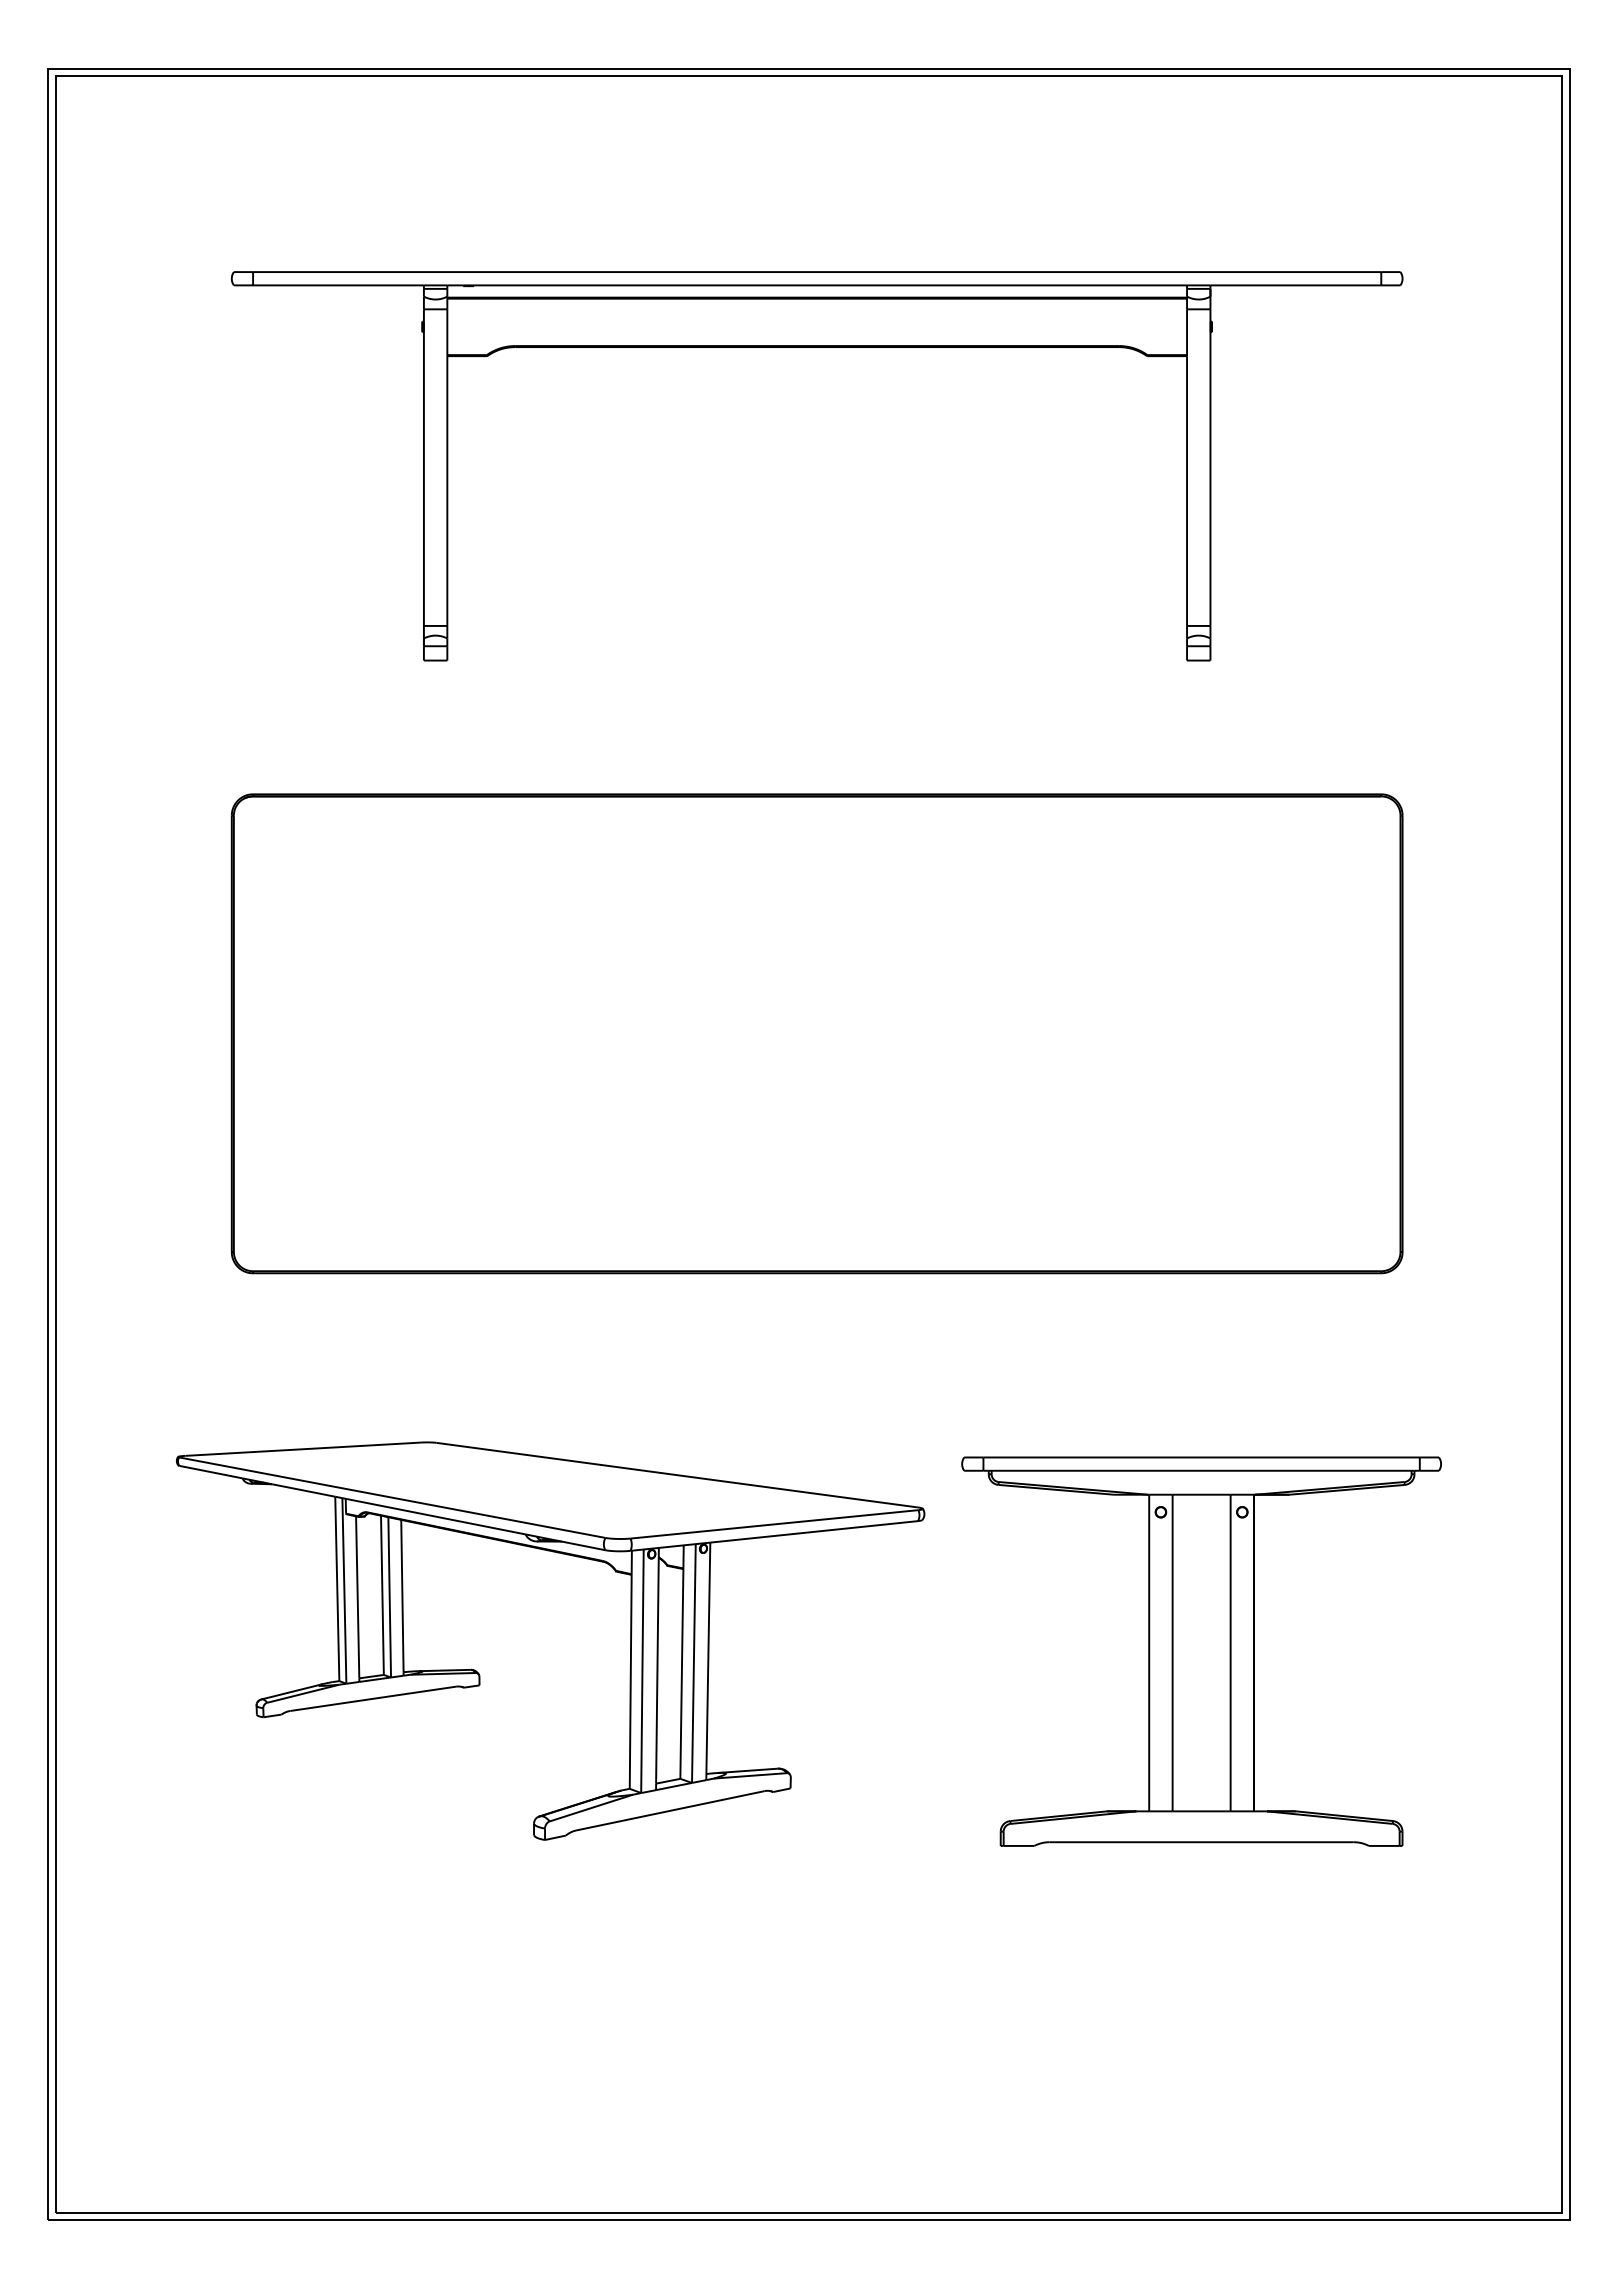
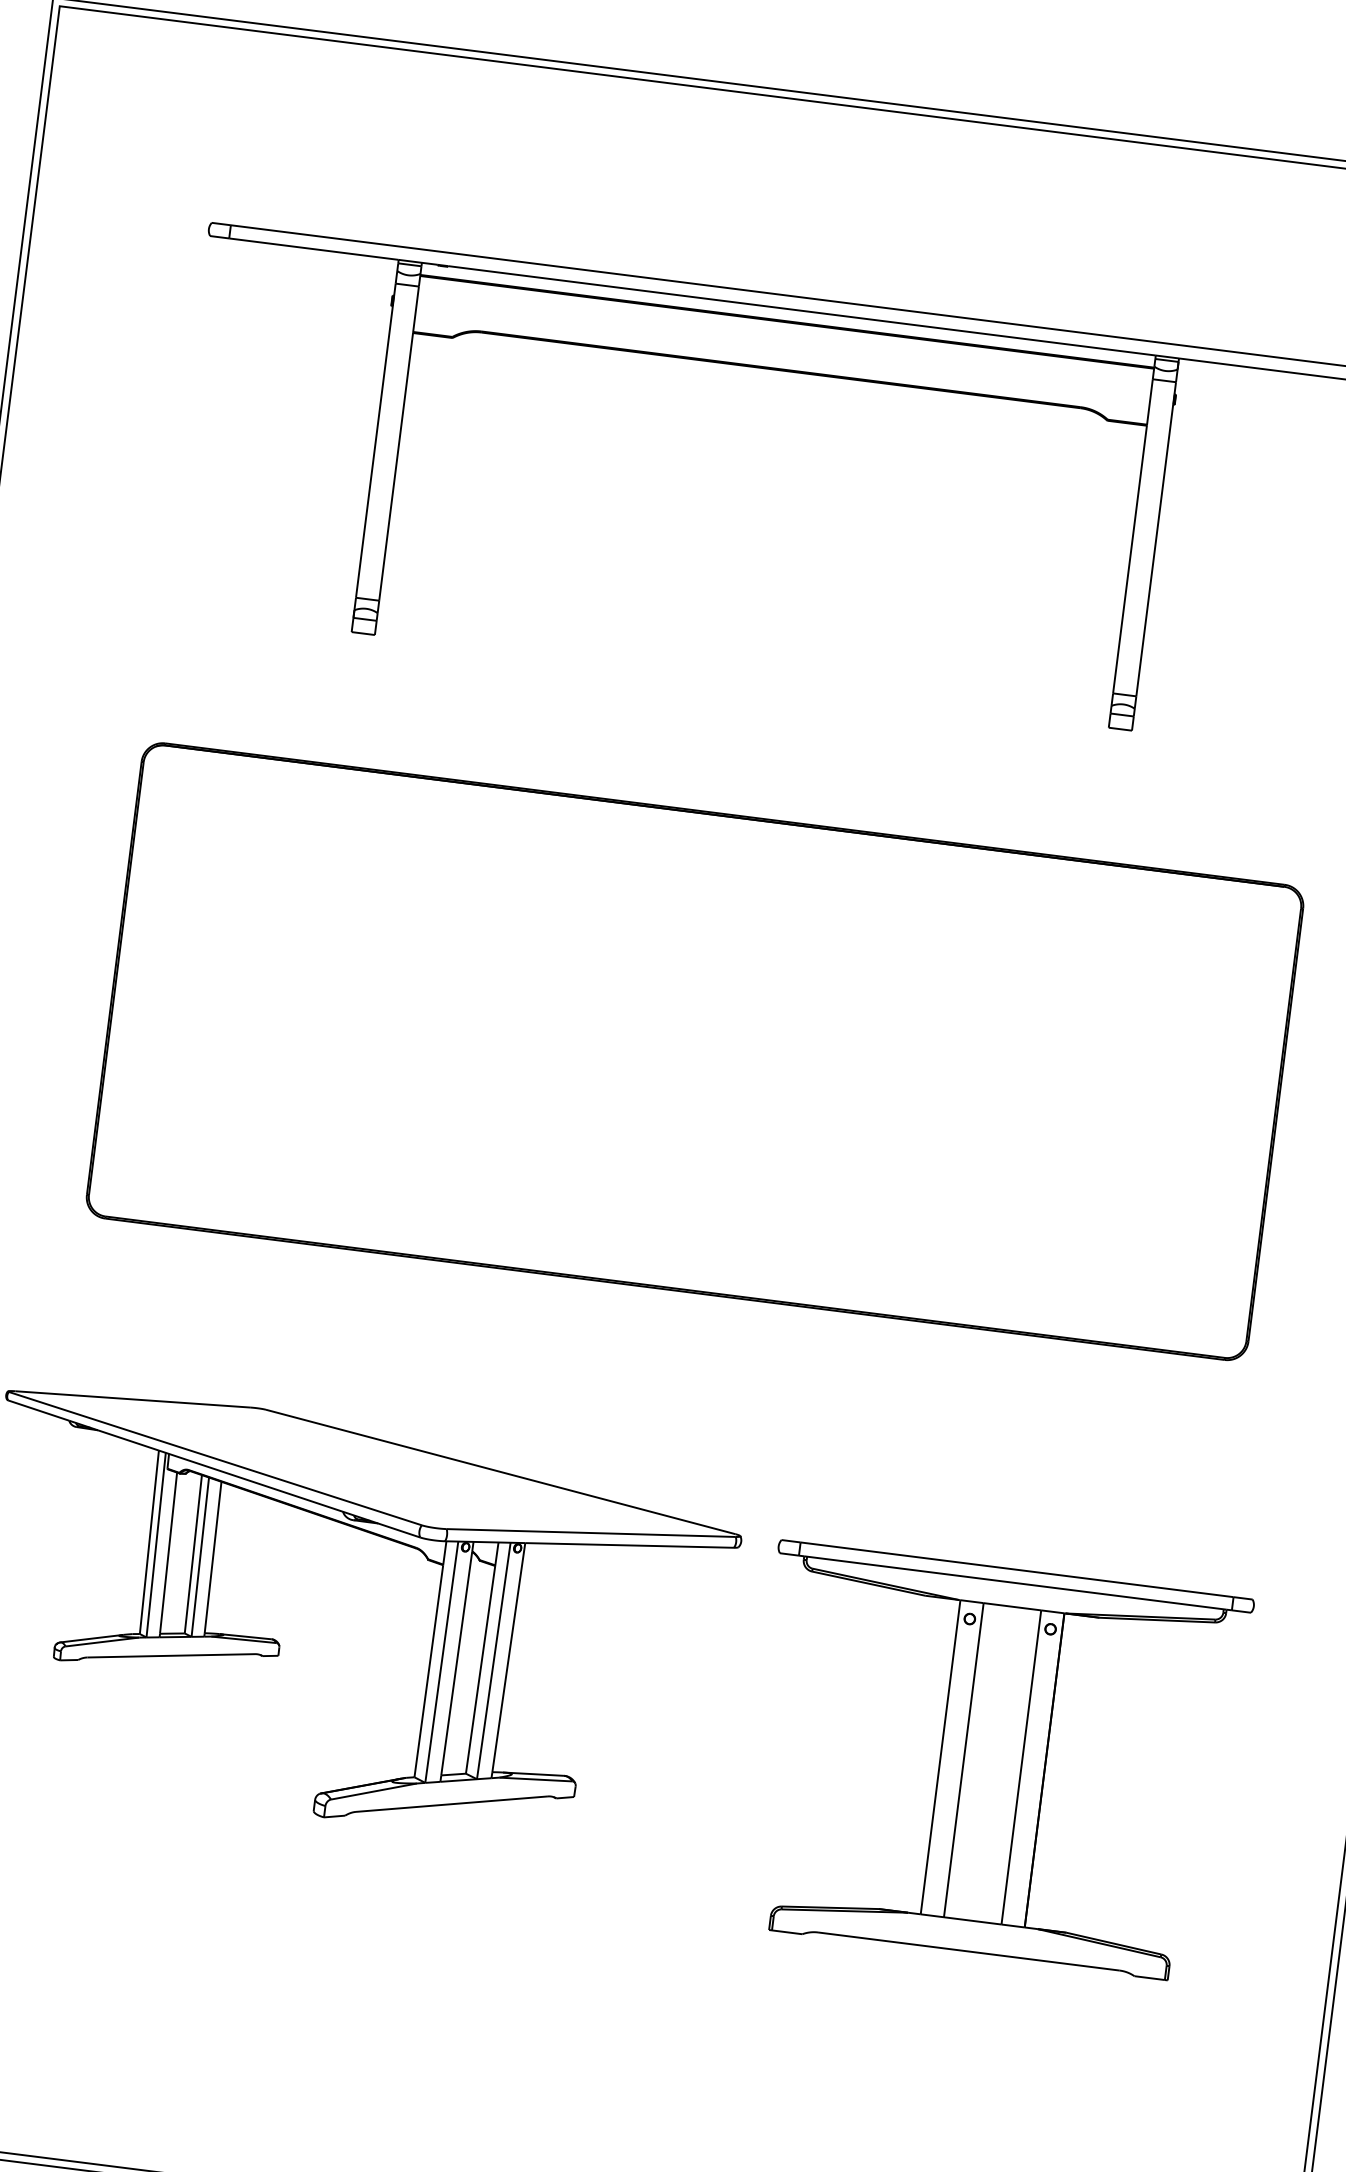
part: (1201, 1651) -> (992, 1762), moved

